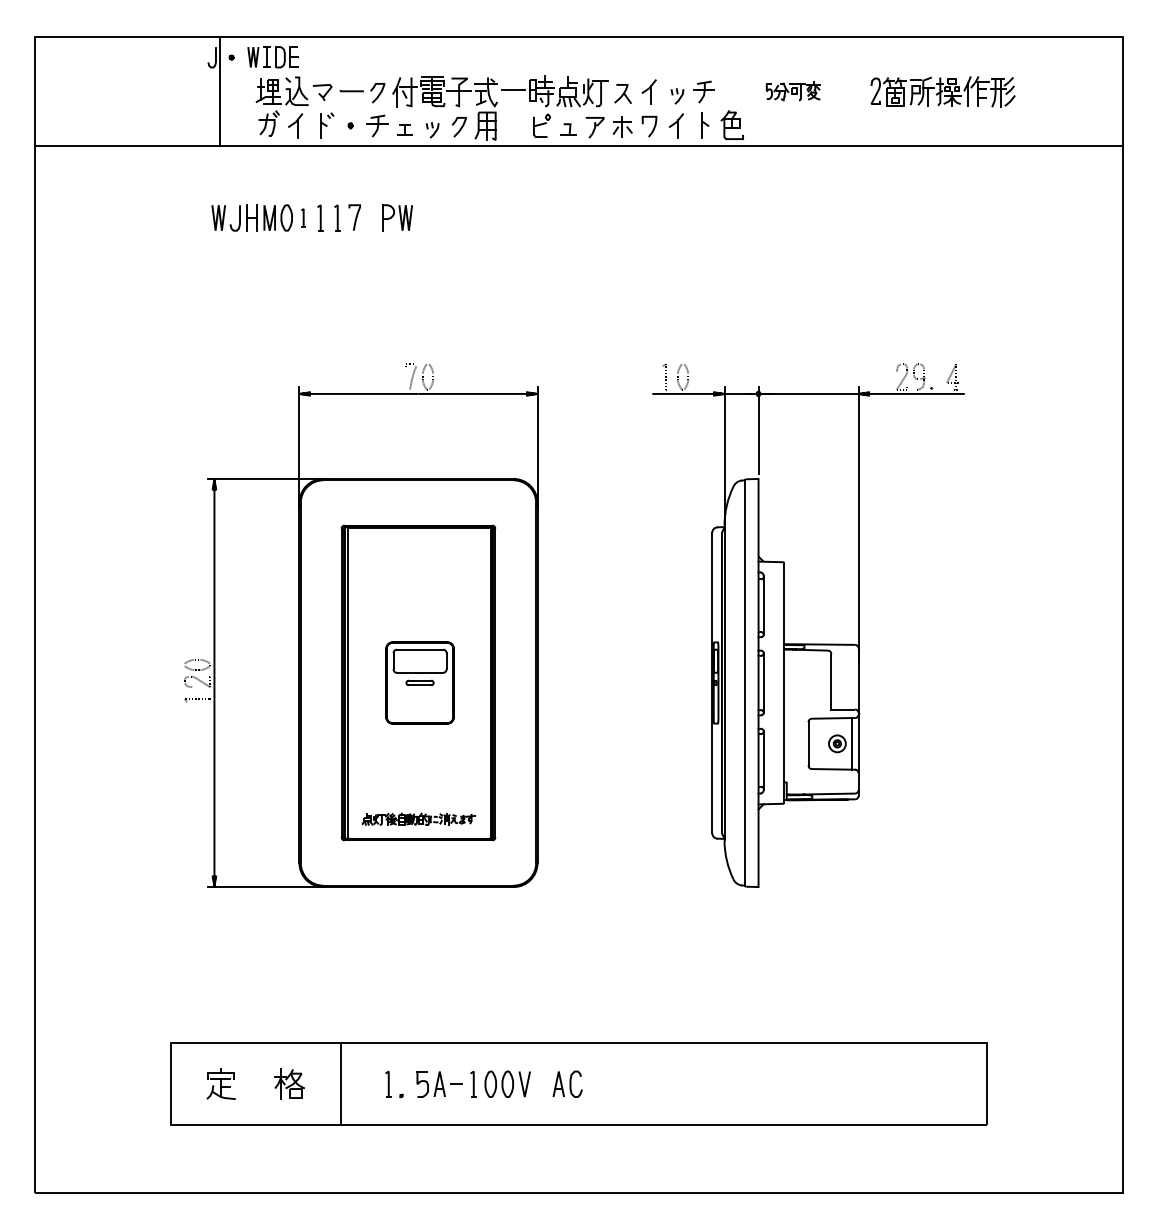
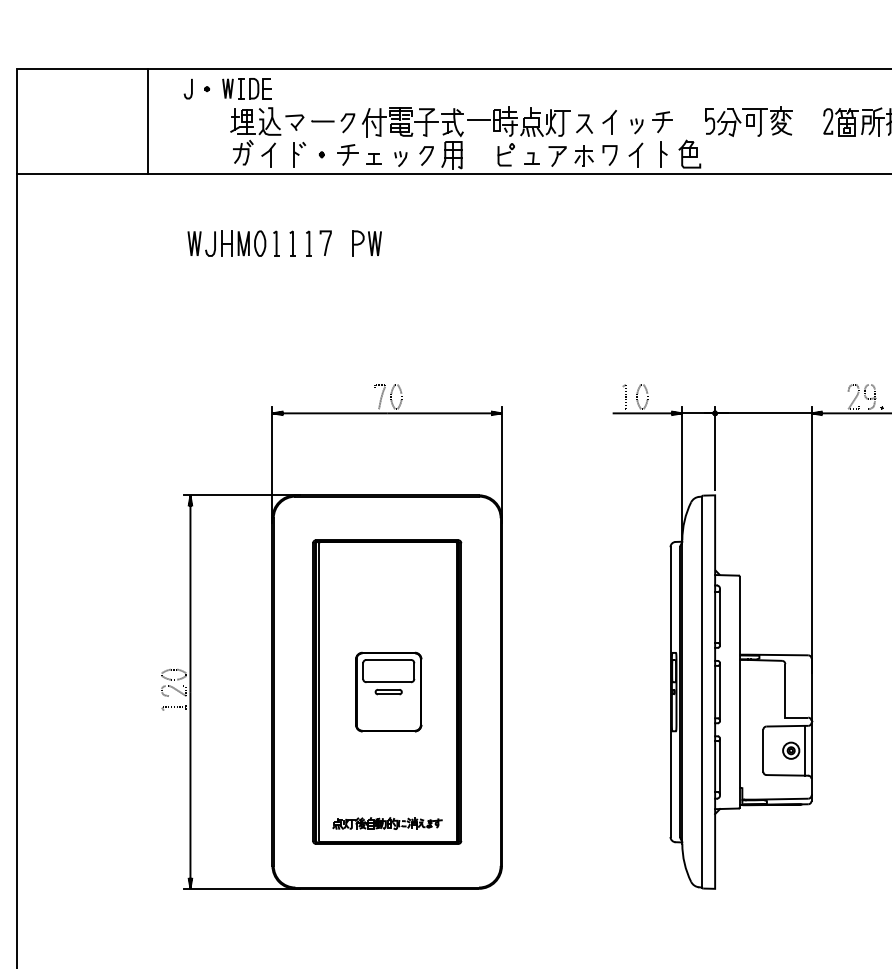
line: (219, 90) -> (148, 120), moved
part: (793, 91) -> (748, 121), size x1.67
part: (303, 217) -> (276, 243), size x1.43

